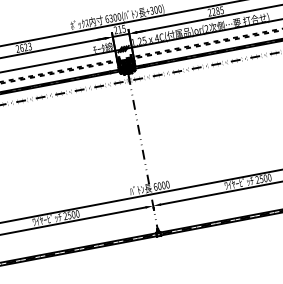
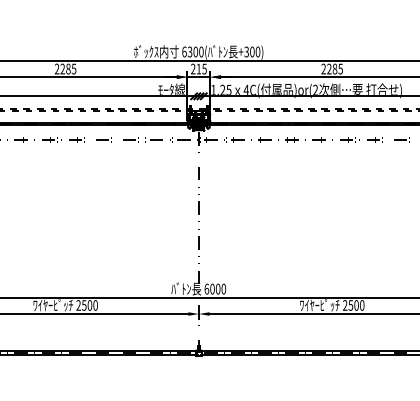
text: (25, 46) -> (68, 68), 2623 -> 2285

